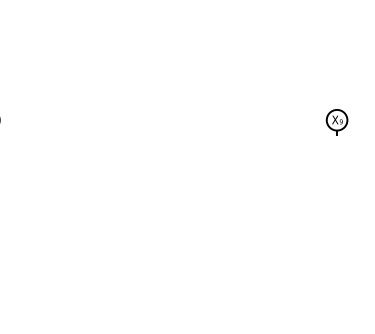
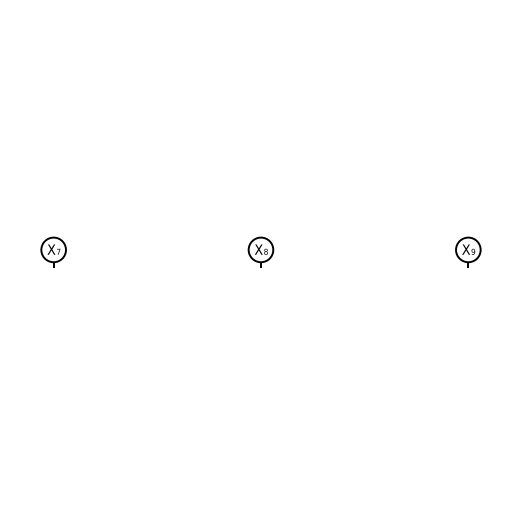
part: (162, 121) -> (260, 251), added

